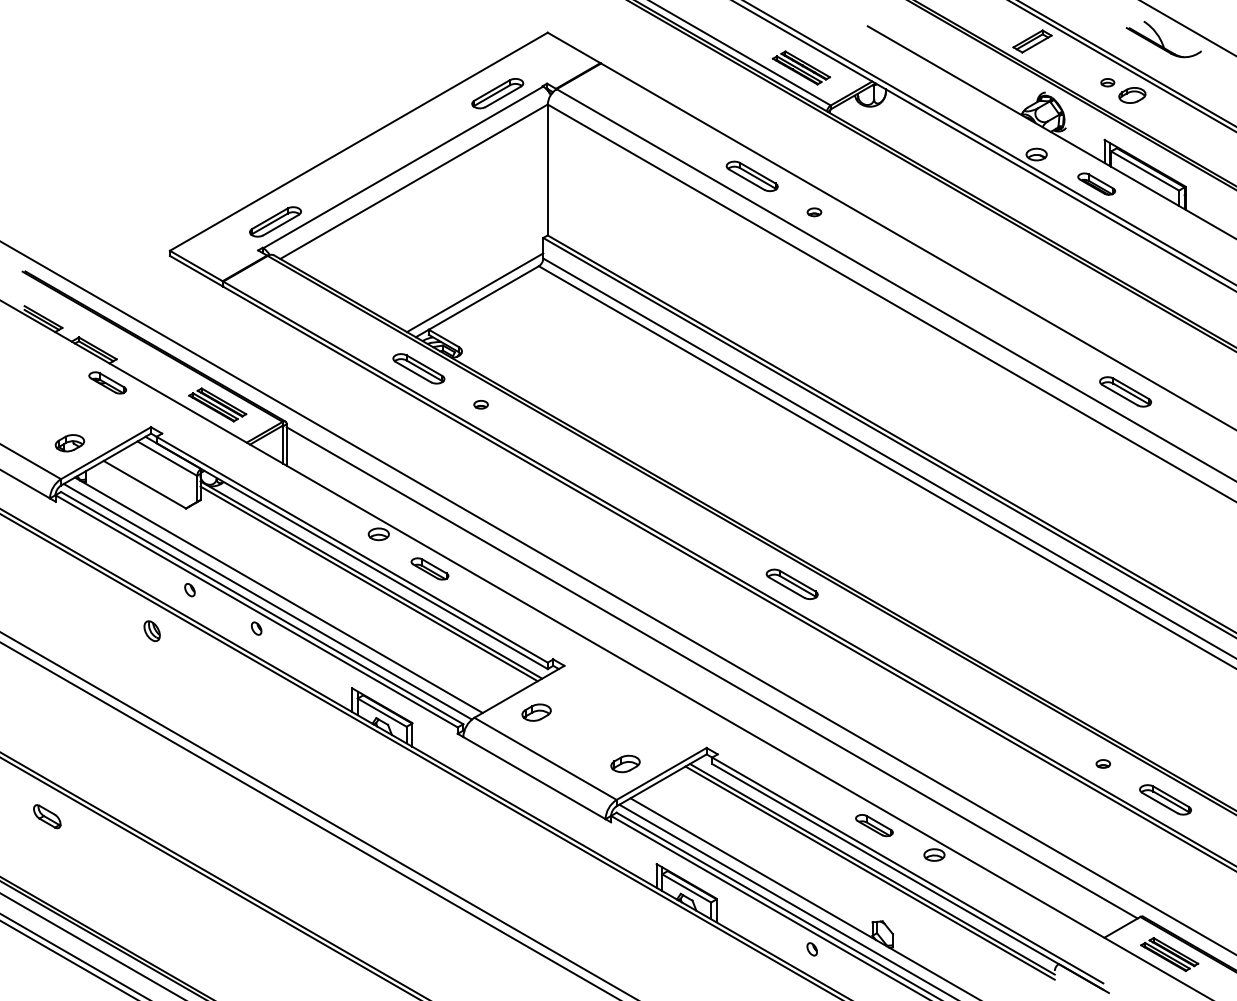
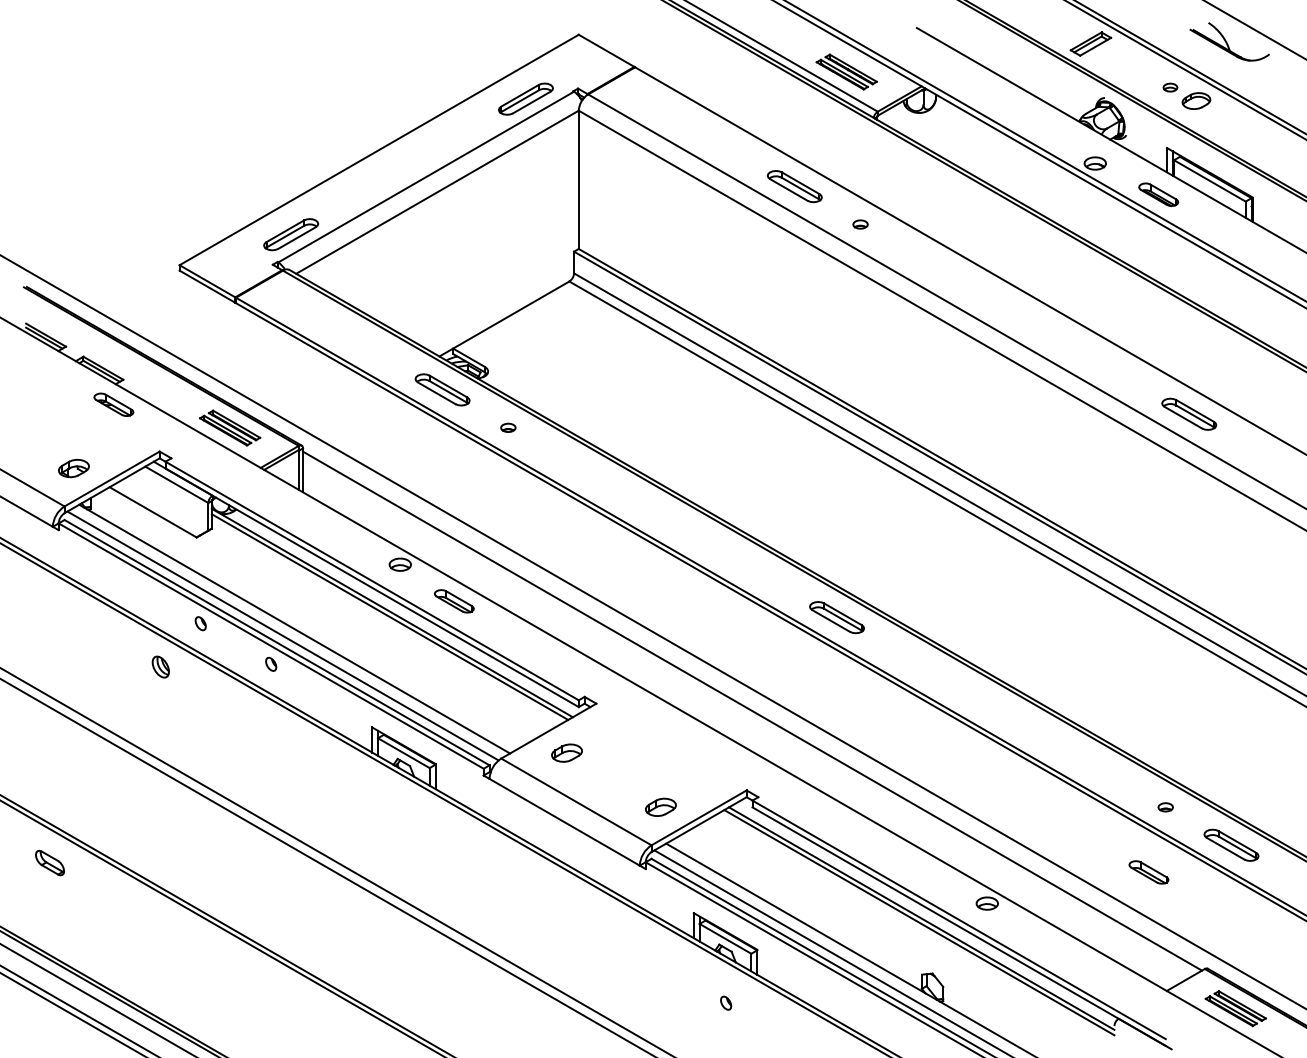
line: (475, 292) -> (502, 309), removed
part: (874, 825) -> (1148, 872), moved
part: (811, 949) -> (725, 1003), moved

